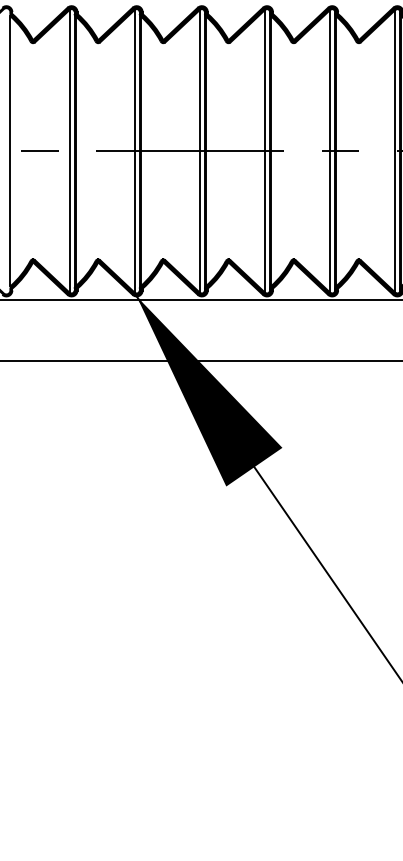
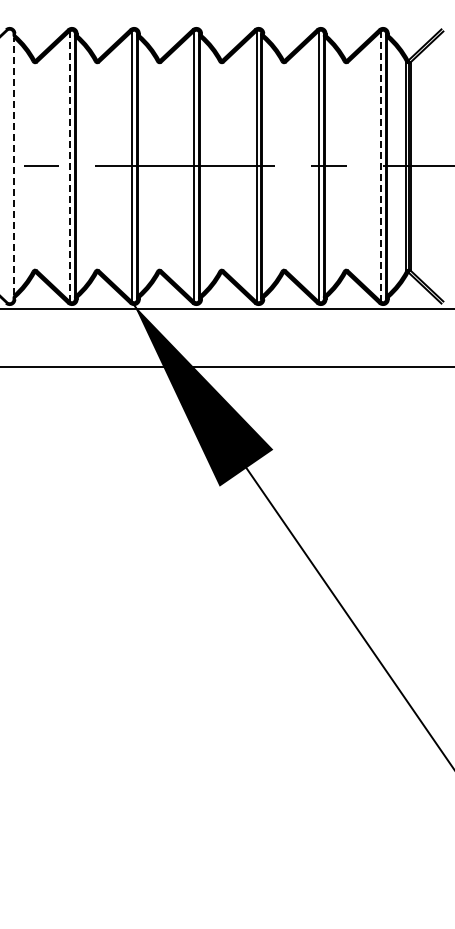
line: (70, 150) -> (70, 165), solid -> dashed
line: (395, 150) -> (381, 165), solid -> dashed
line: (10, 151) -> (13, 166), solid -> dashed

